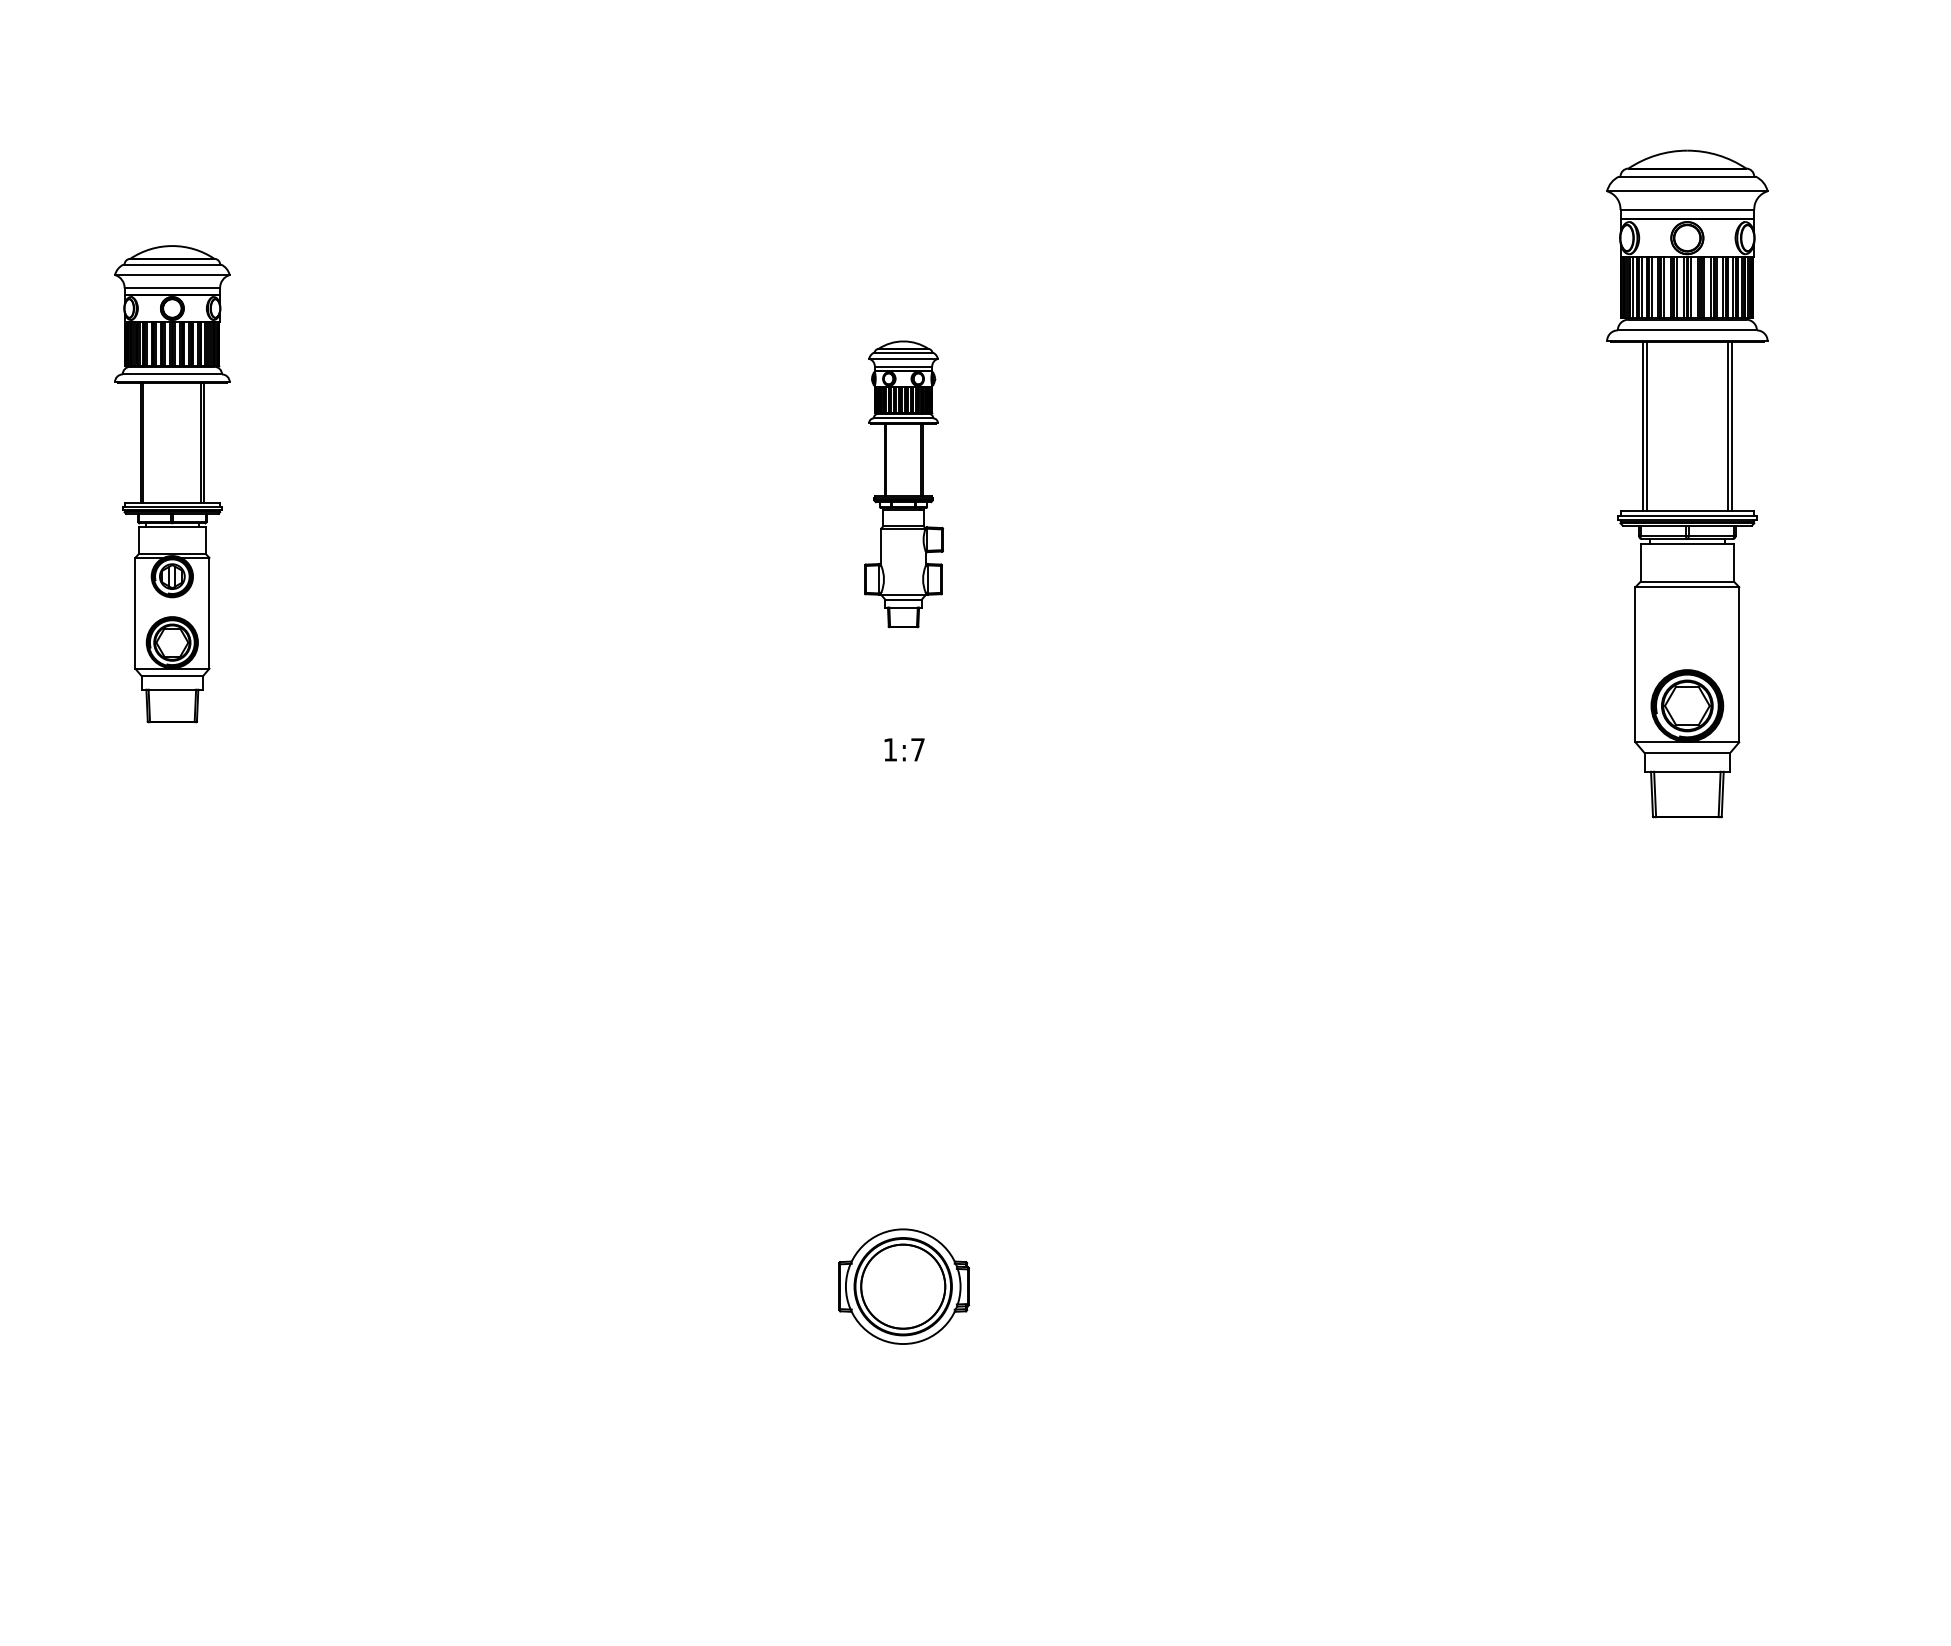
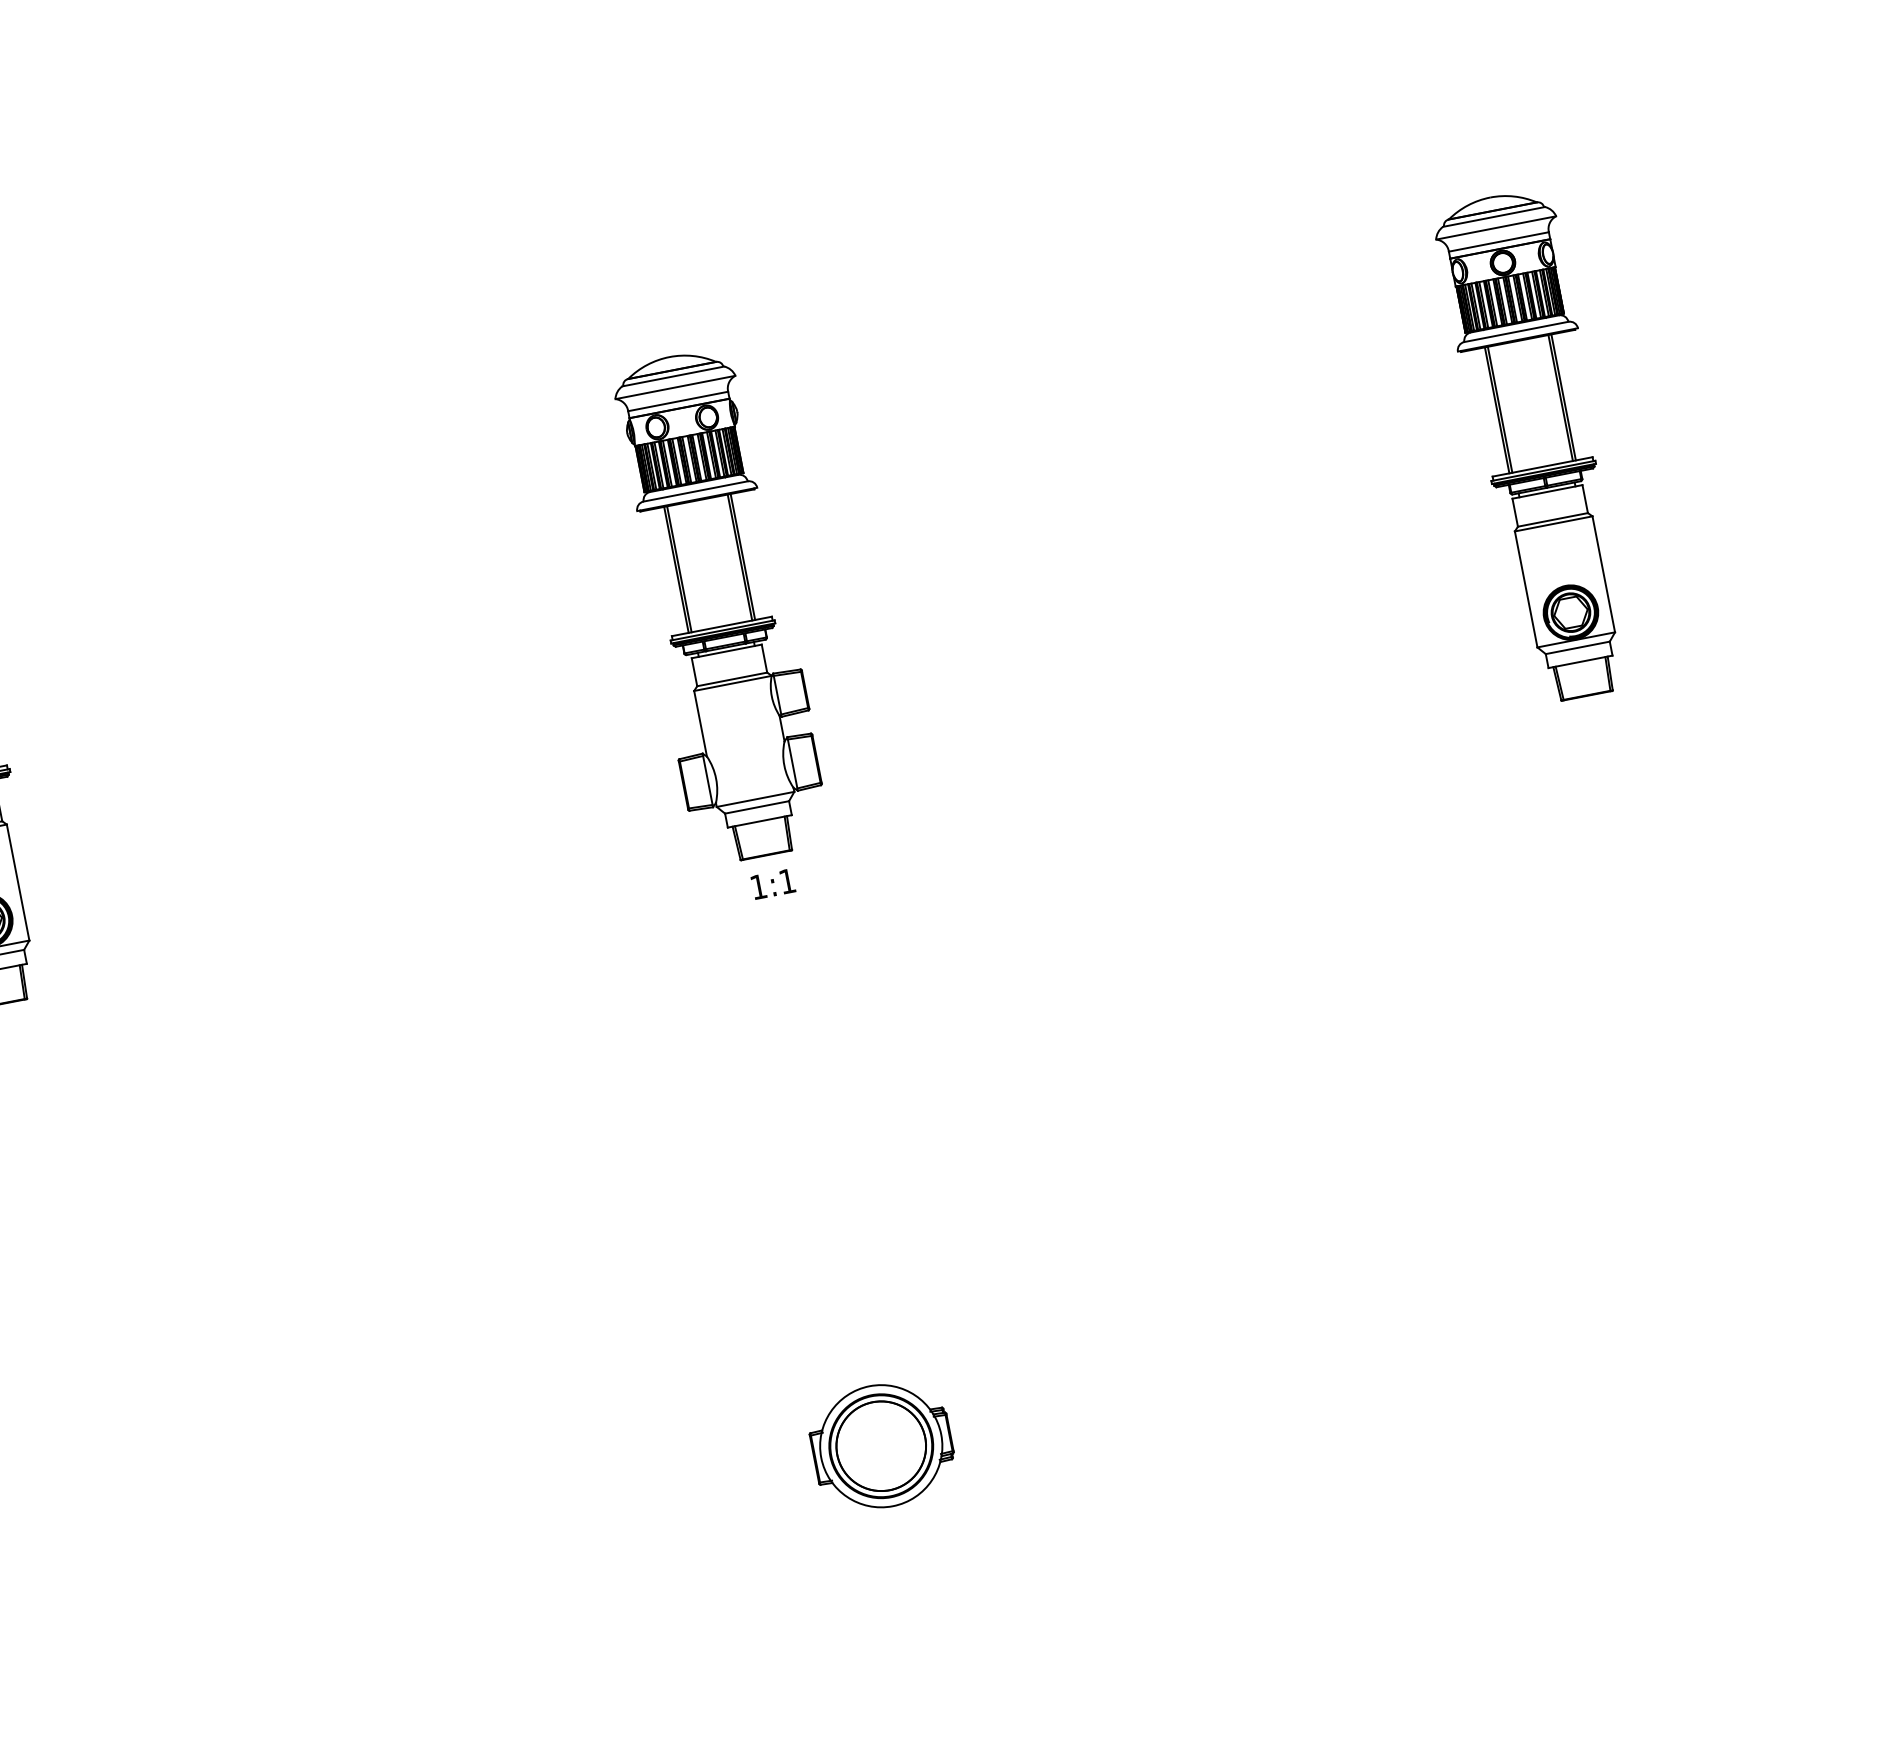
part: (903, 484) -> (718, 606), size x1.67
part: (1687, 484) -> (1538, 447), size x0.71
text: (917, 749) -> (786, 881), 1:7 -> 1:1

